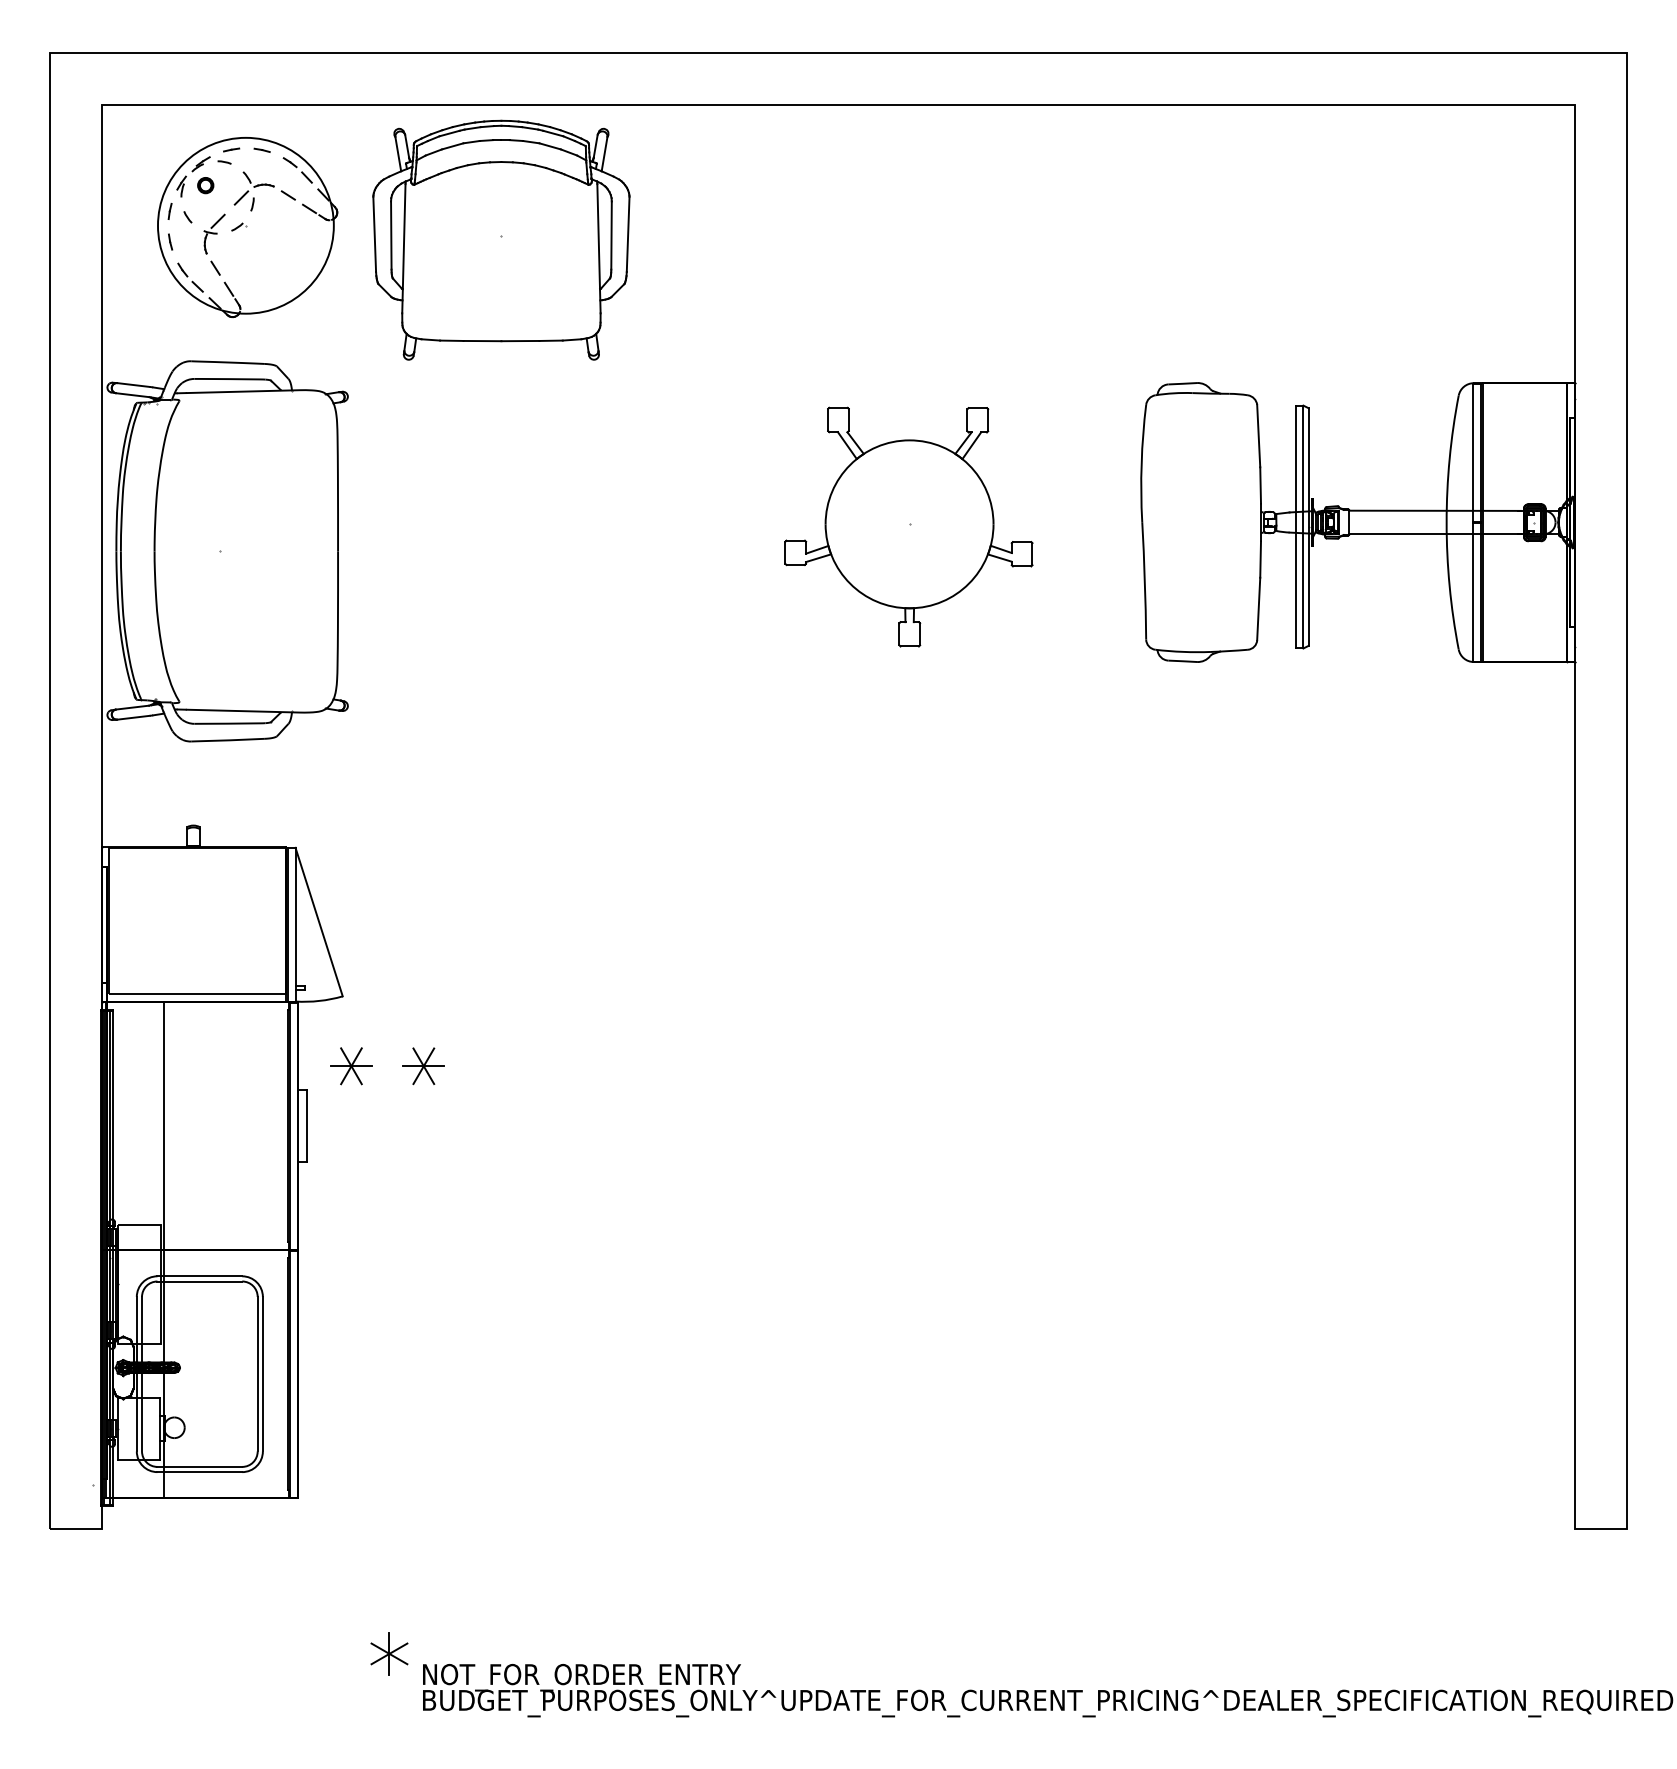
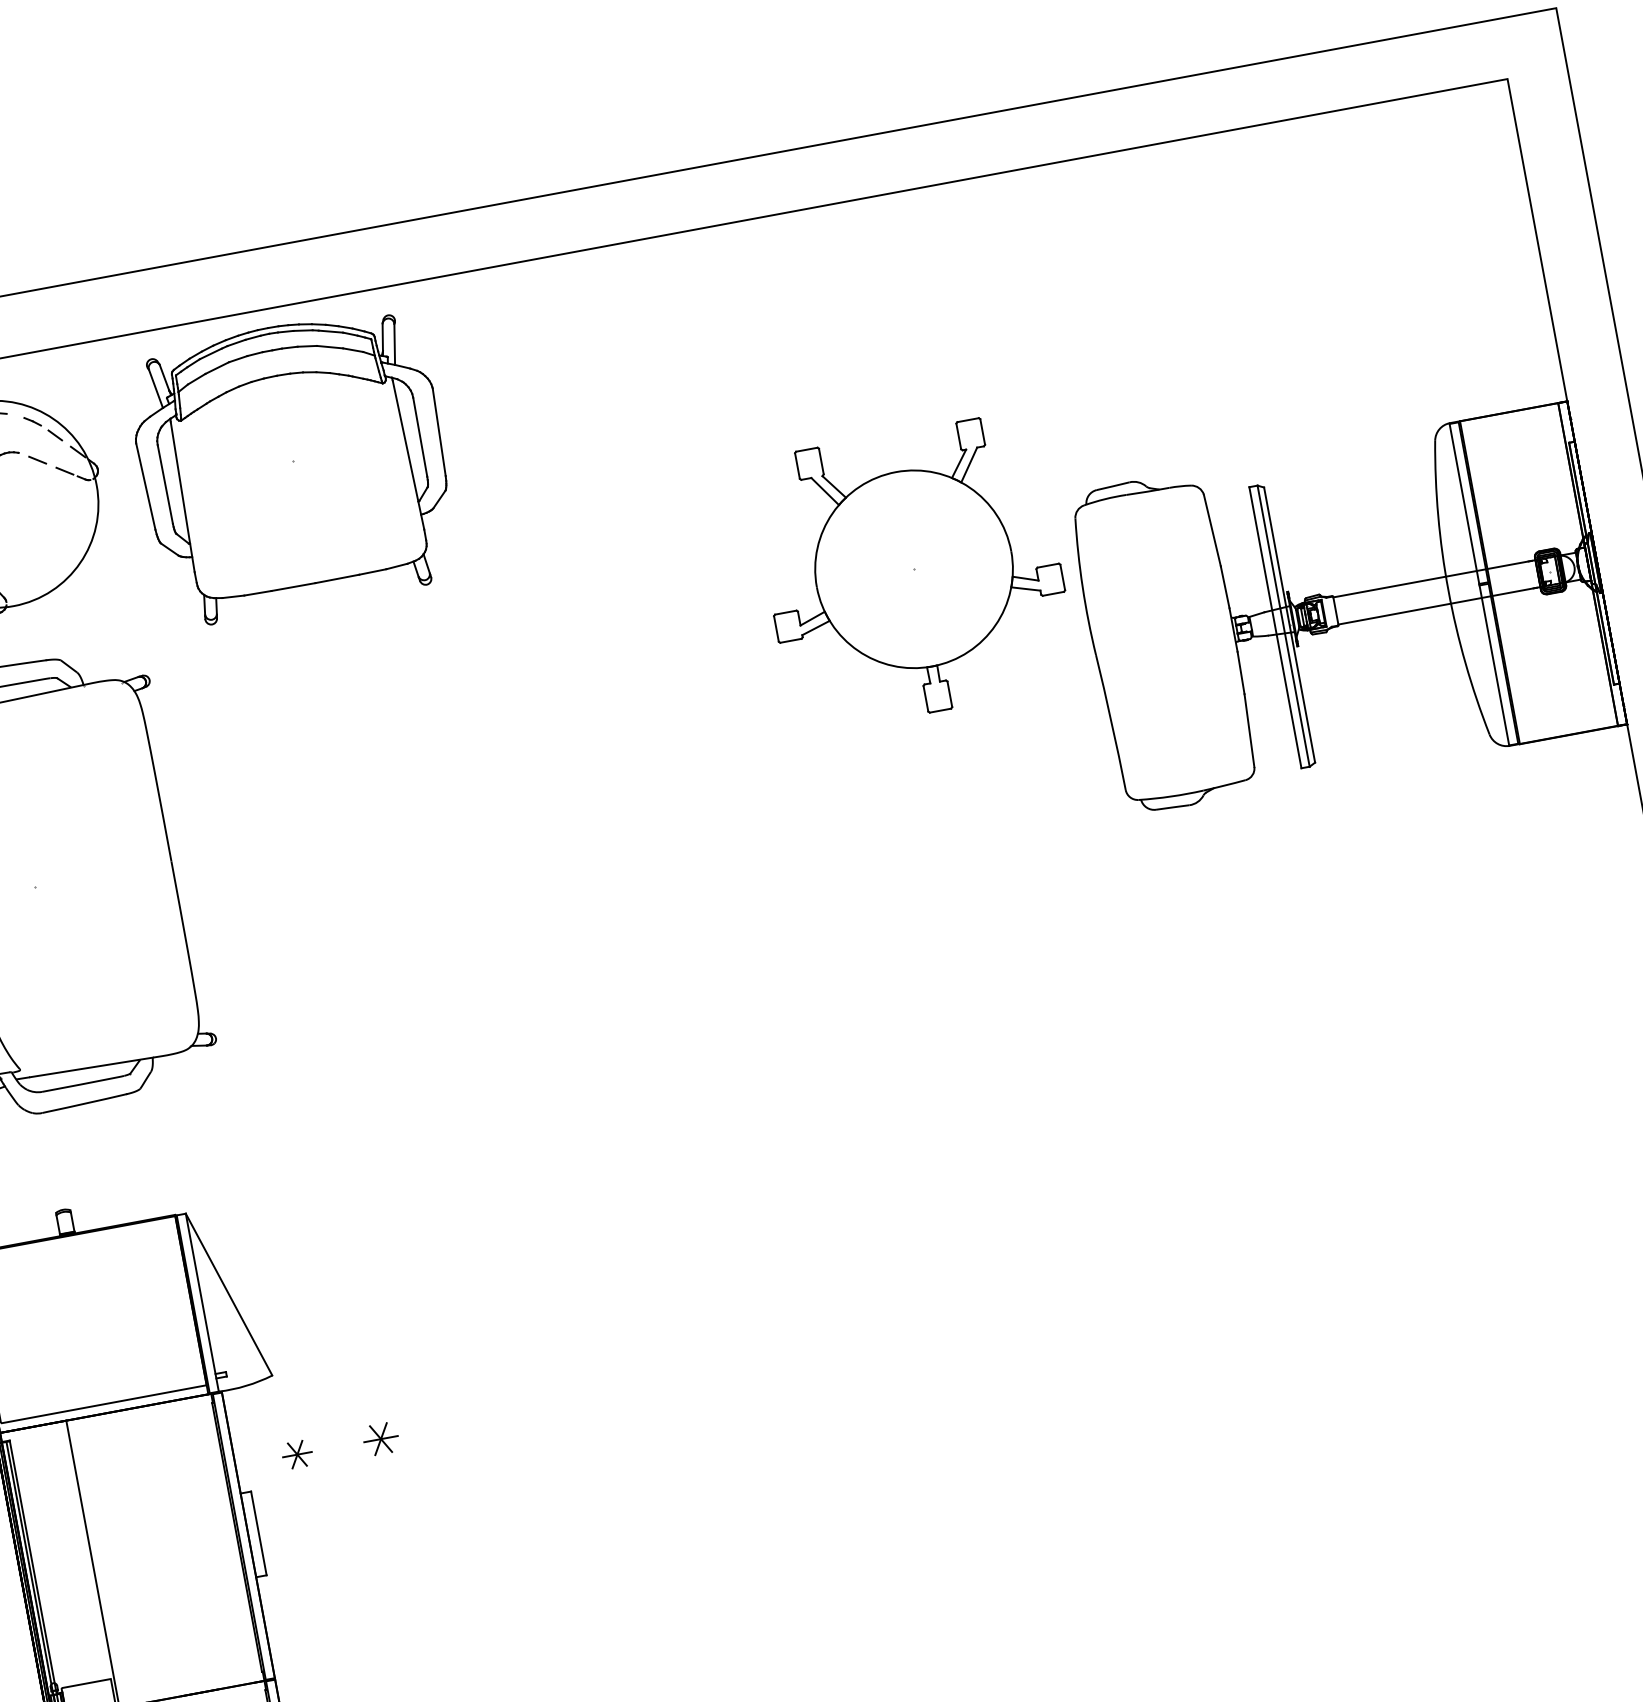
part: (908, 526) -> (913, 572), moved
part: (351, 1066) -> (297, 1454), size x0.6
part: (423, 1066) -> (380, 1439), size x0.7

